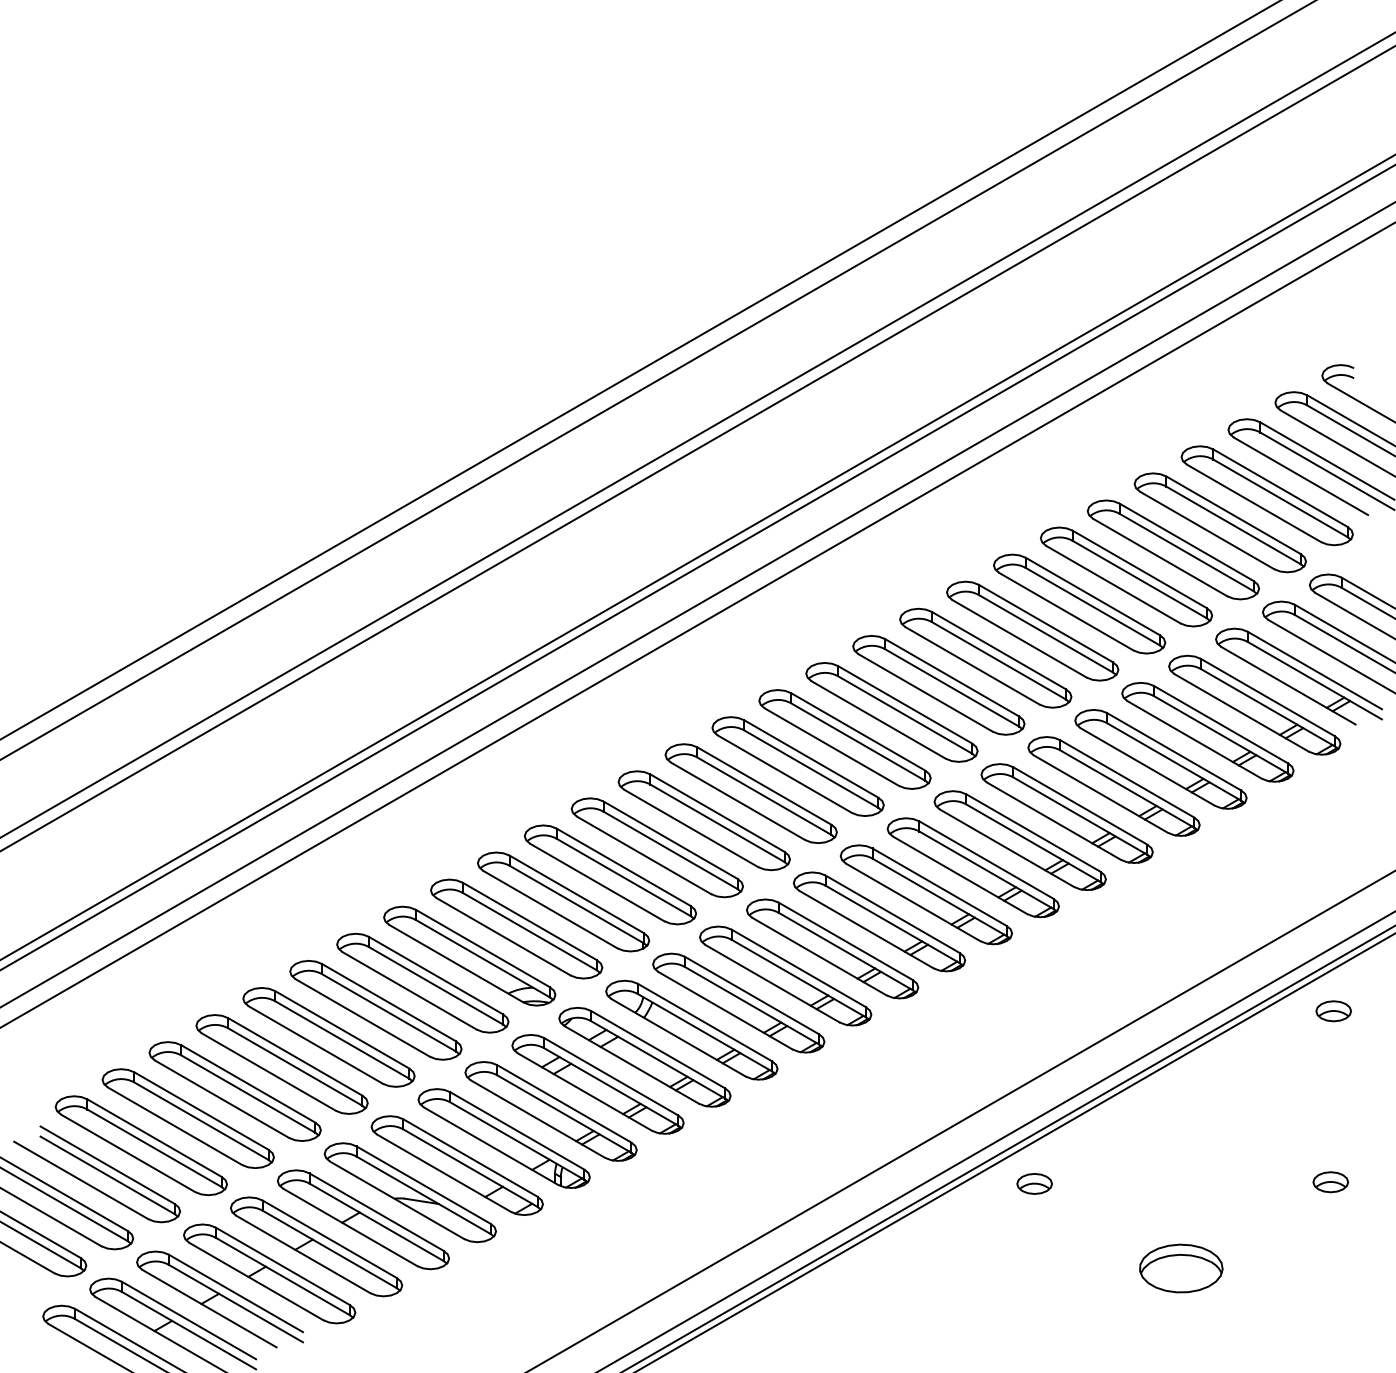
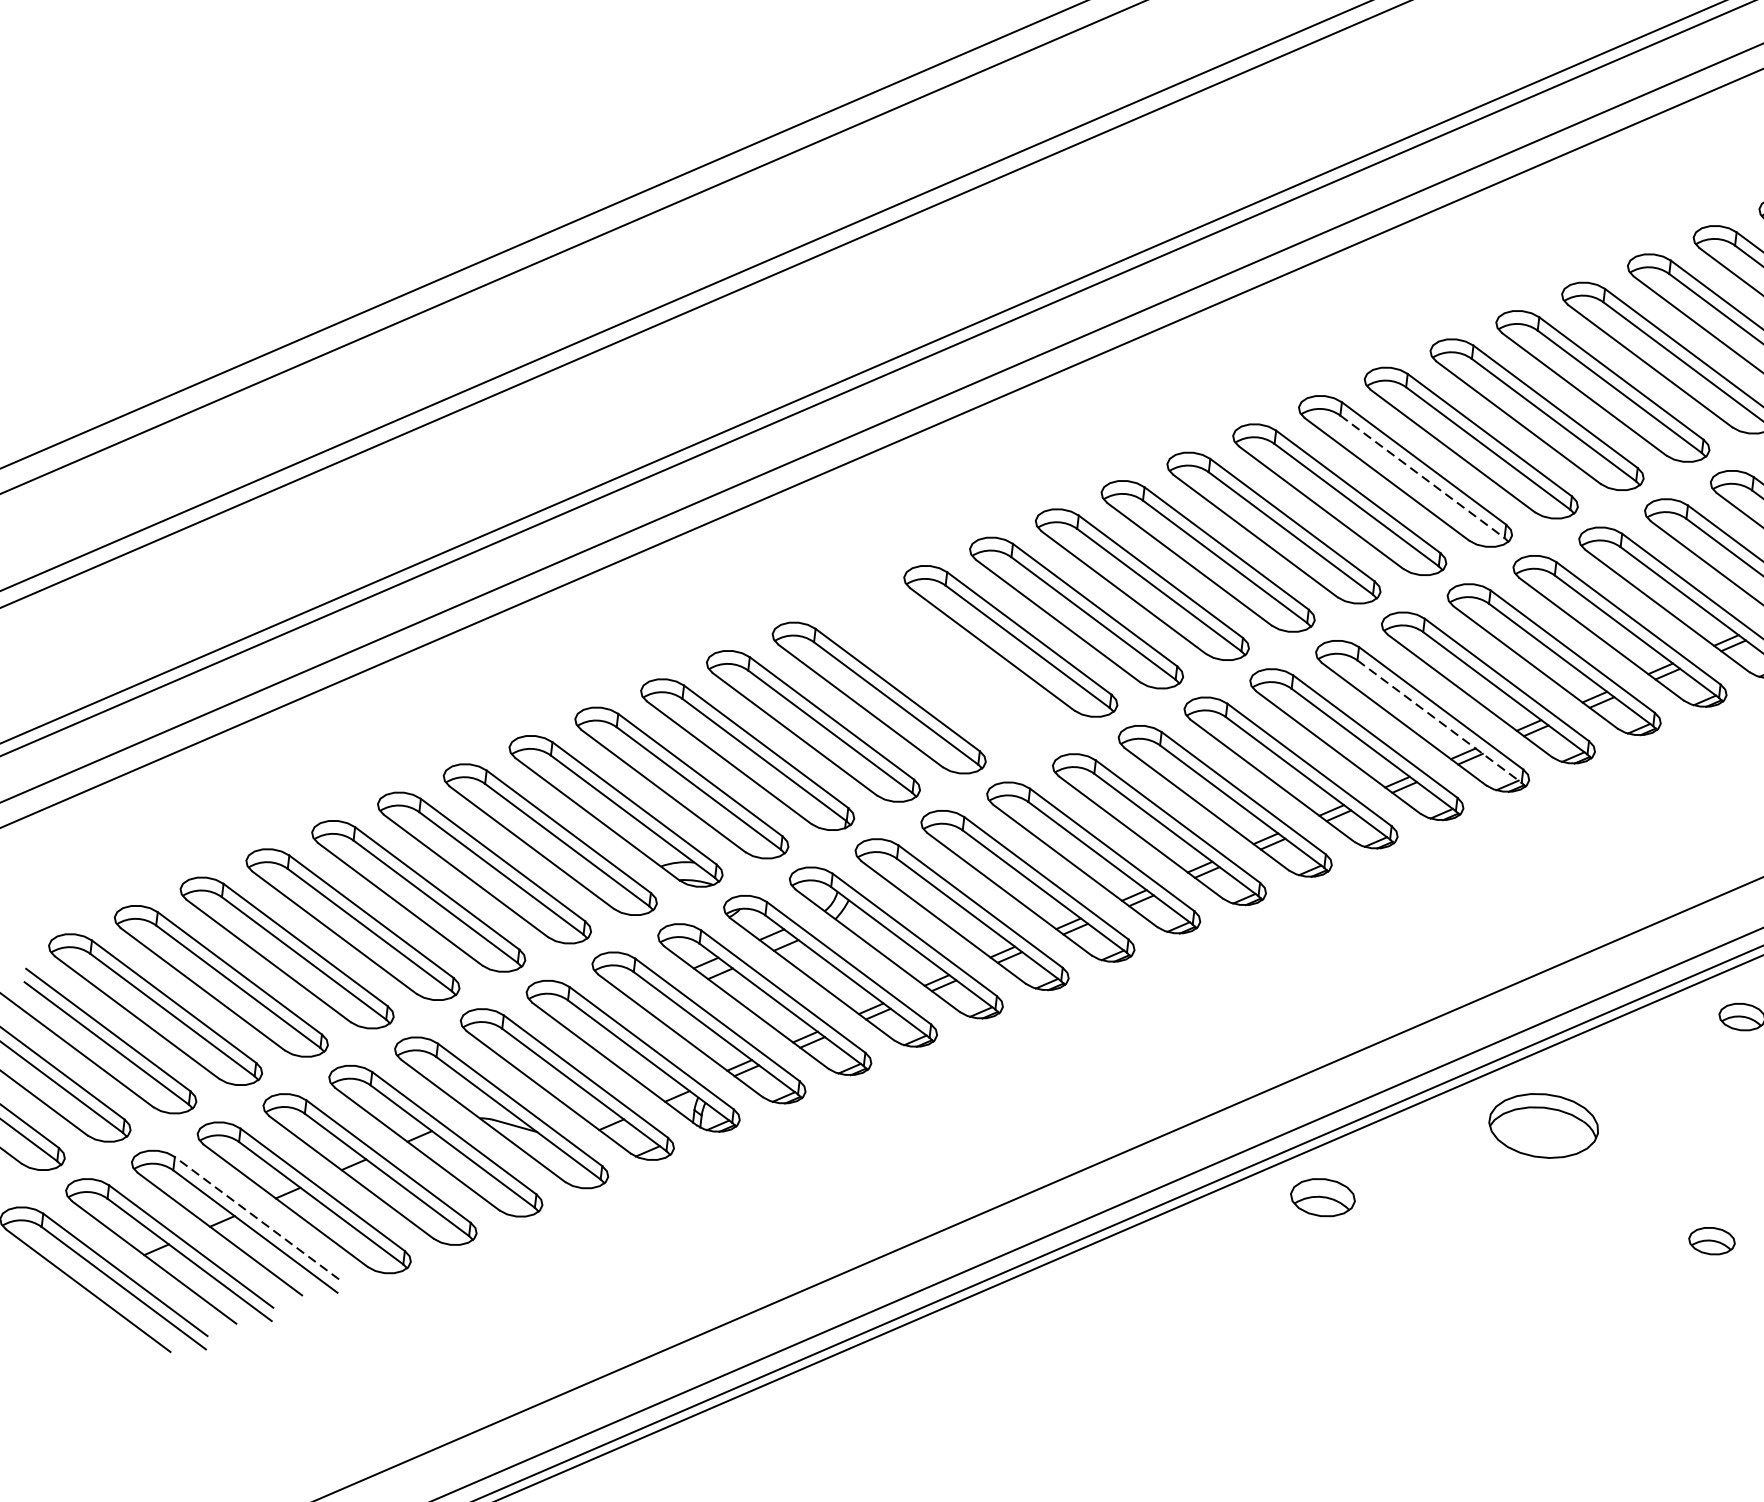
line: (1046, 633) -> (1423, 476), solid -> dashed
line: (1080, 816) -> (1439, 722), solid -> dashed
part: (703, 820) -> (944, 669), removed
part: (1034, 1183) -> (1322, 1197), size x1.4
part: (1181, 1268) -> (1544, 1125), moved
line: (235, 1293) -> (256, 1218), solid -> dashed

